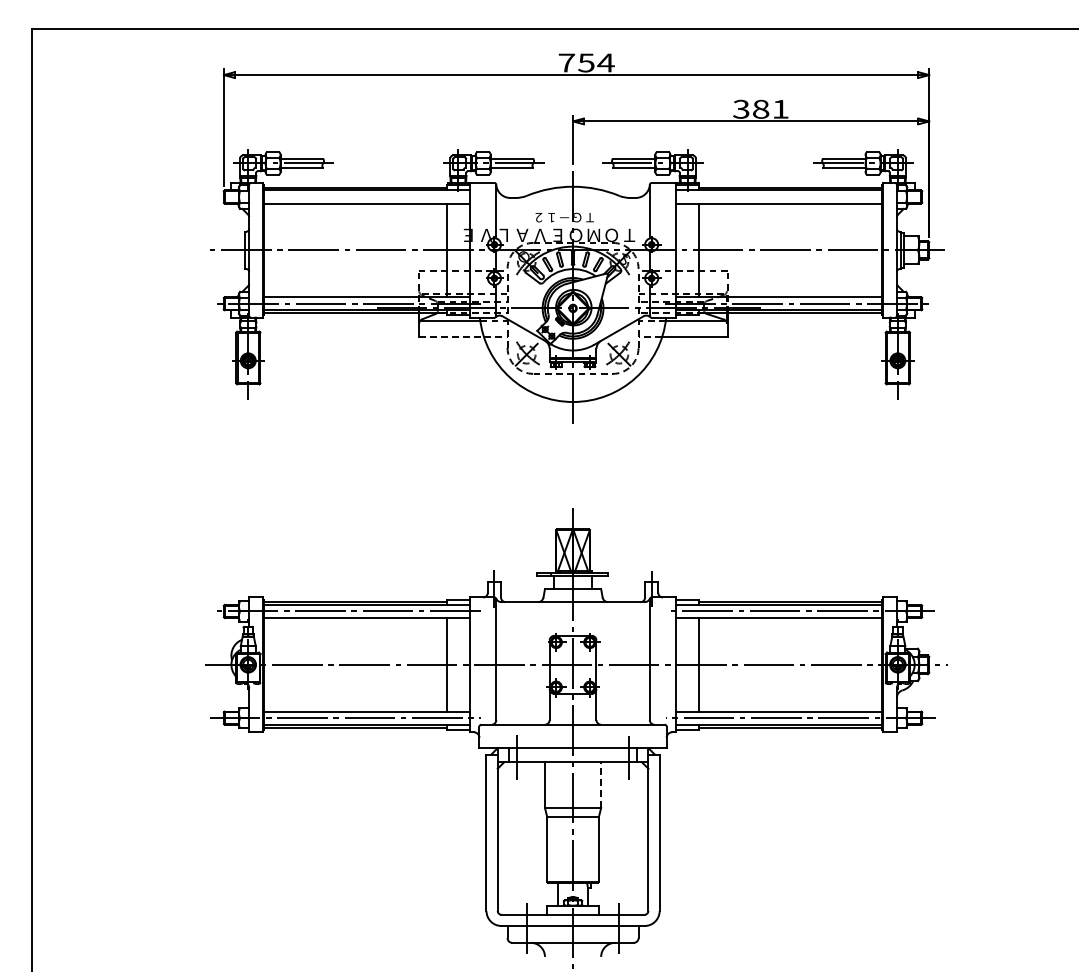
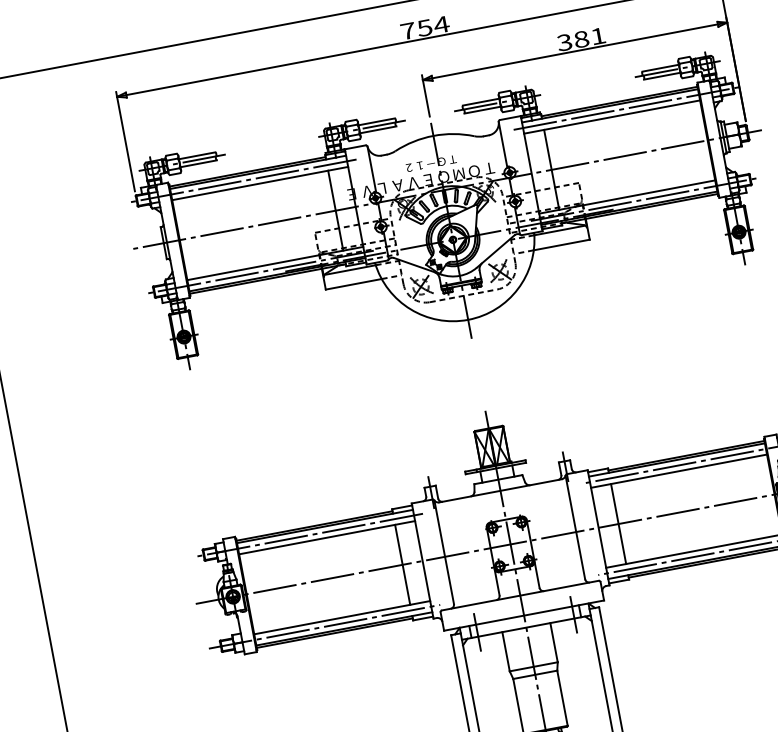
line: (347, 197) -> (242, 181), added
line: (798, 197) -> (627, 108), added
line: (451, 337) -> (353, 284), dashed -> solid
line: (601, 785) -> (554, 642), dashed -> solid

